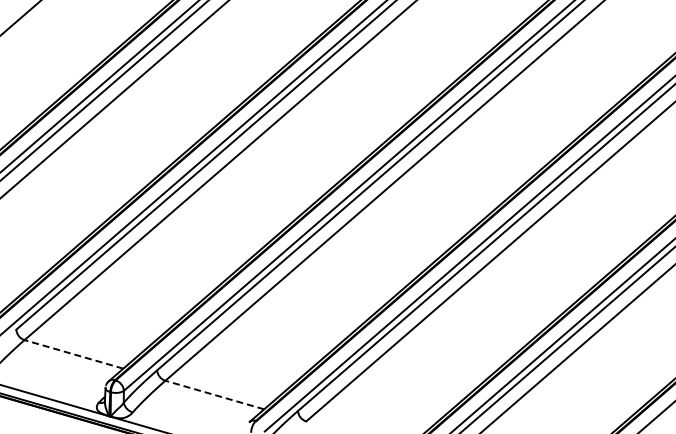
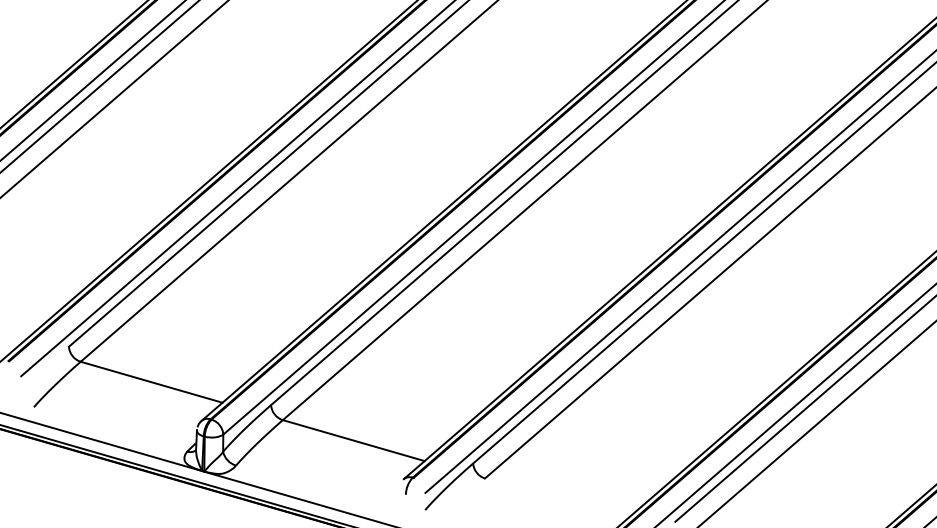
line: (73, 354) -> (150, 382), dashed -> solid
line: (214, 394) -> (353, 439), dashed -> solid

